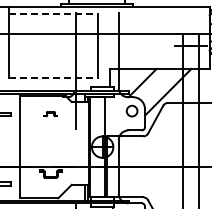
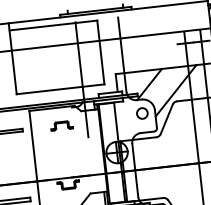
line: (54, 13) -> (54, 25), dashed -> solid
line: (54, 78) -> (61, 89), dashed -> solid
part: (50, 113) -> (61, 124), size x1.67

